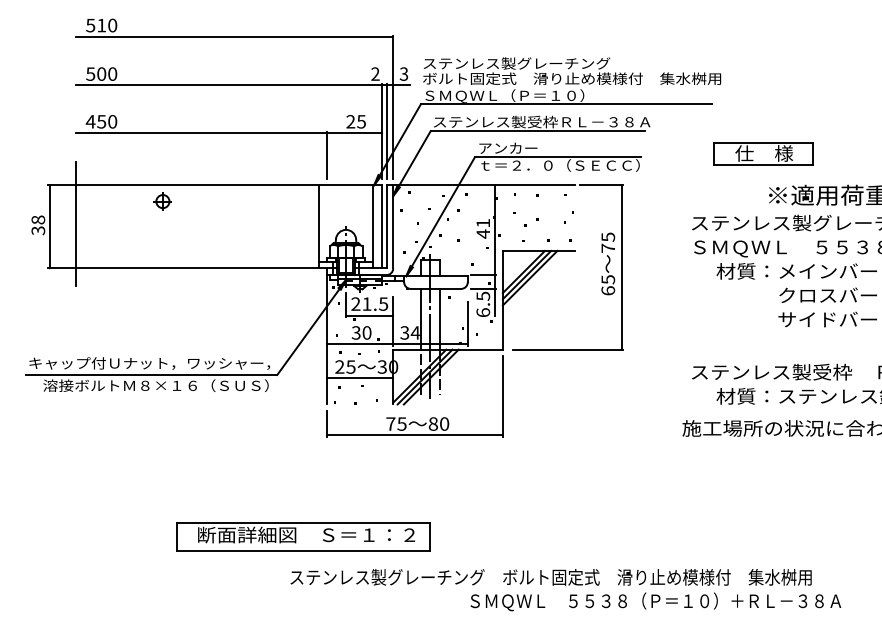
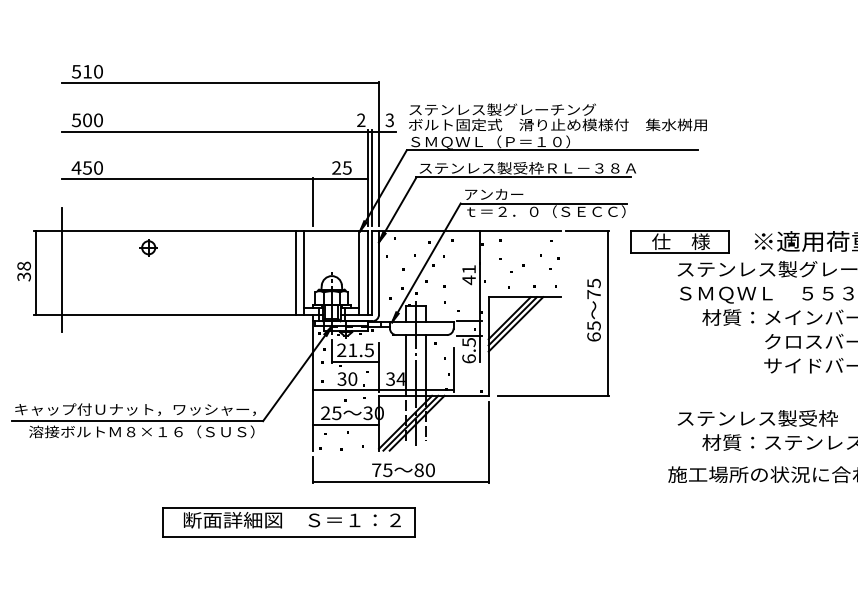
part: (763, 153) -> (680, 241), moved
line: (309, 226) -> (295, 272), added
part: (303, 536) -> (289, 521), moved

